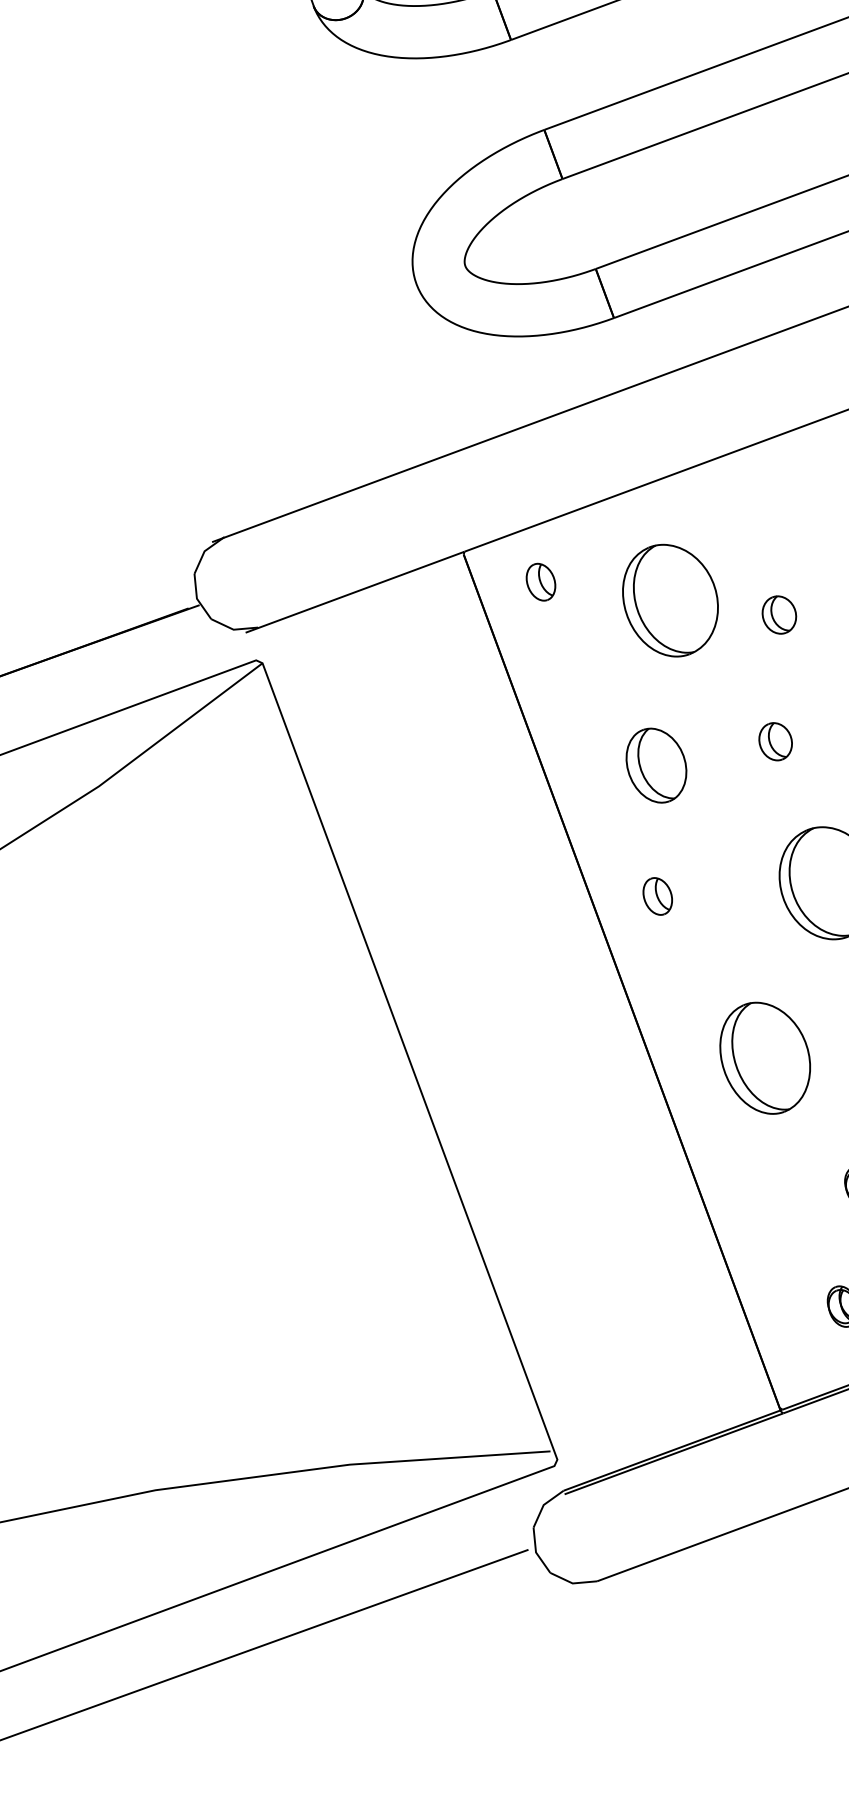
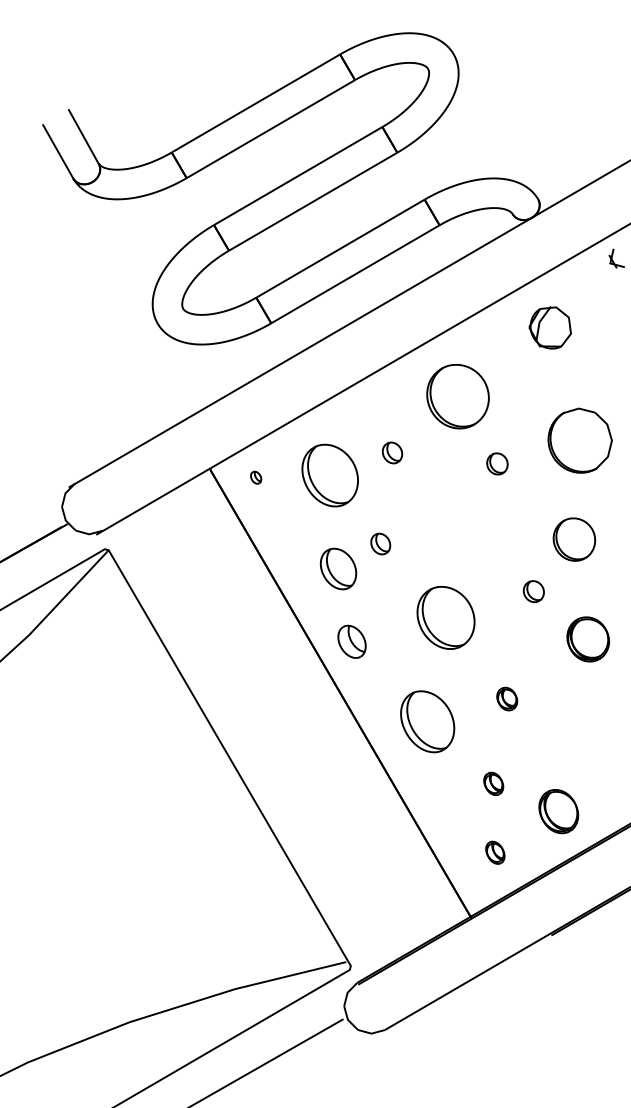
part: (539, 581) -> (255, 477), size x0.6
part: (779, 614) -> (392, 452), moved
part: (775, 740) -> (380, 543), moved
part: (656, 895) -> (351, 641), size x1.6

